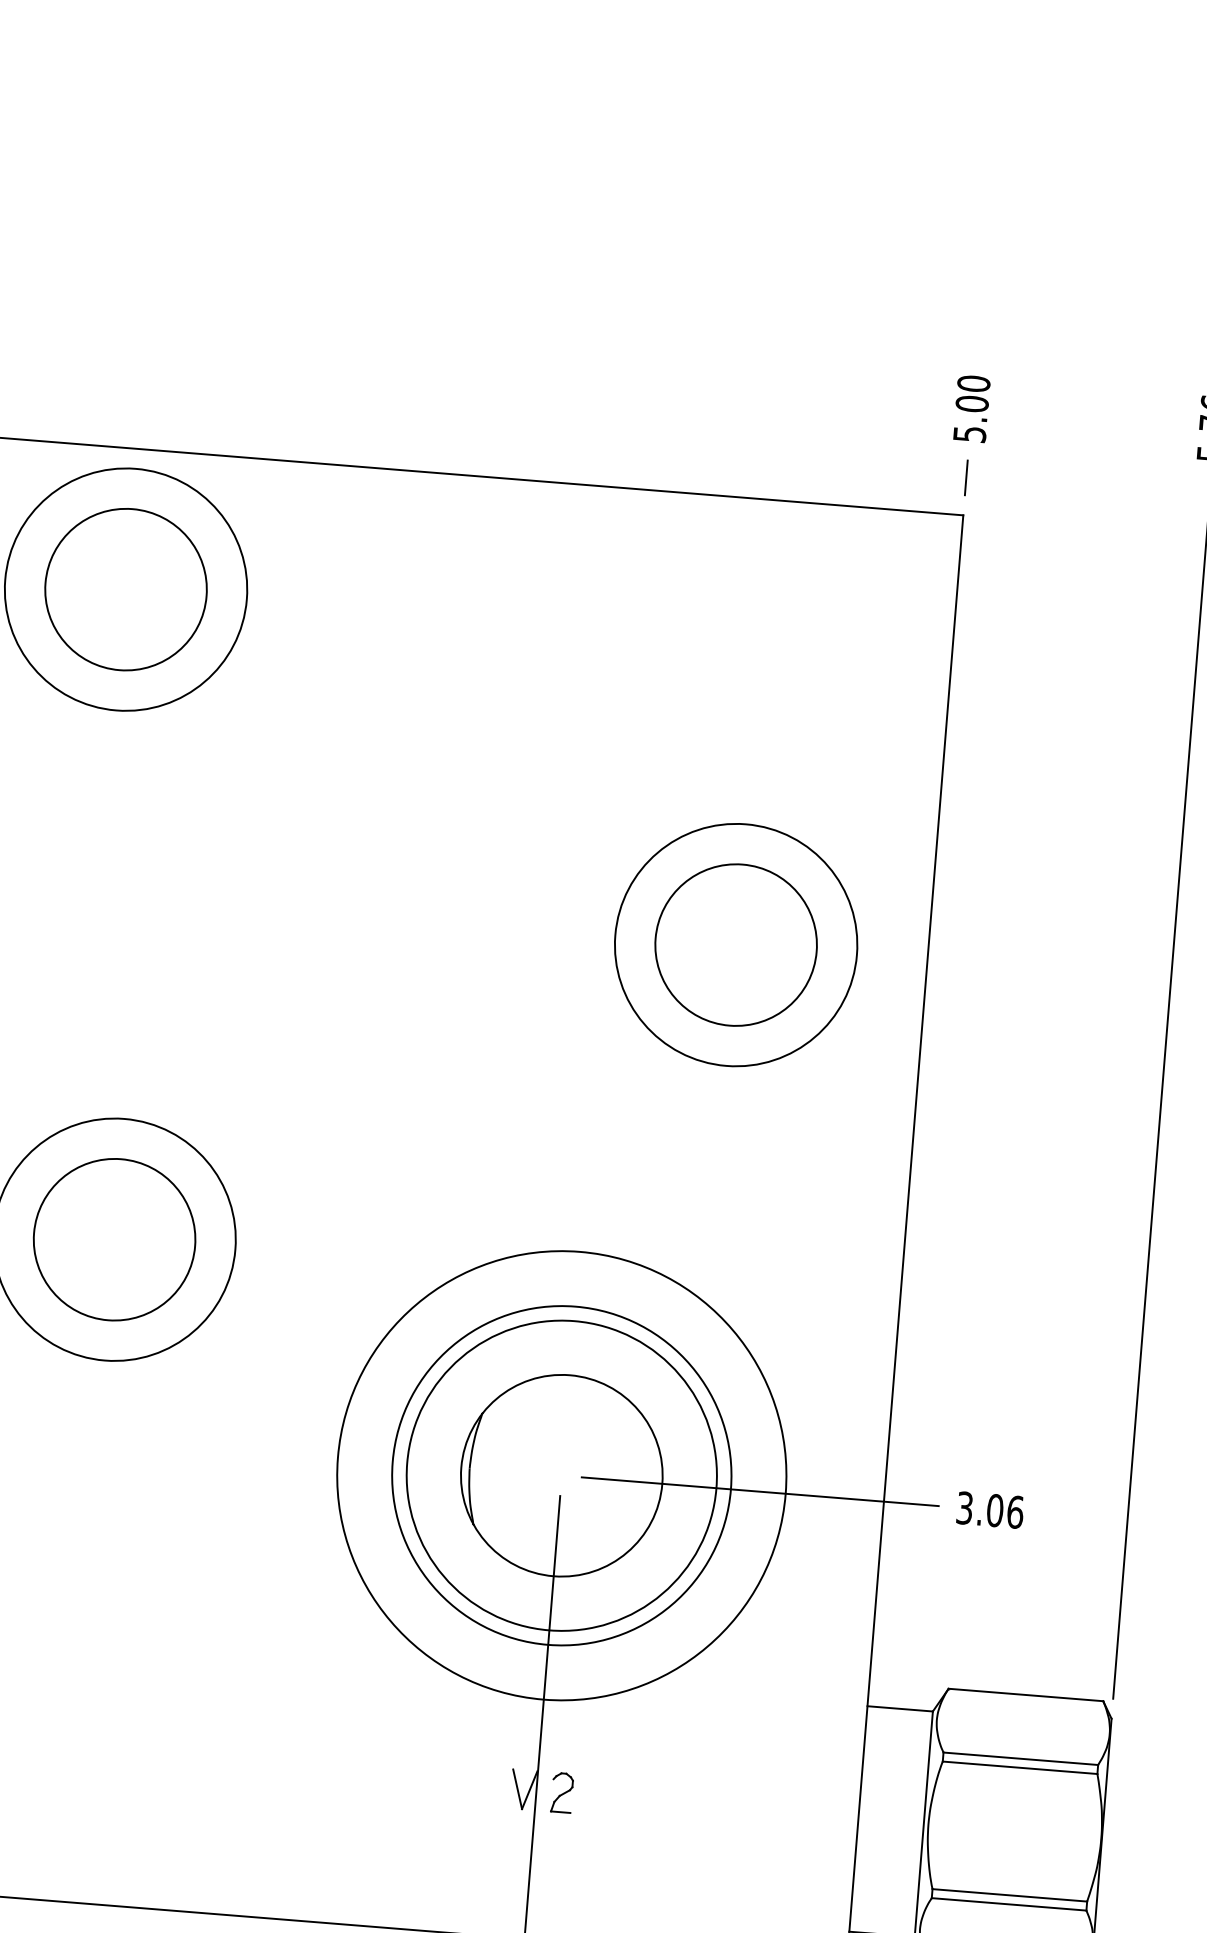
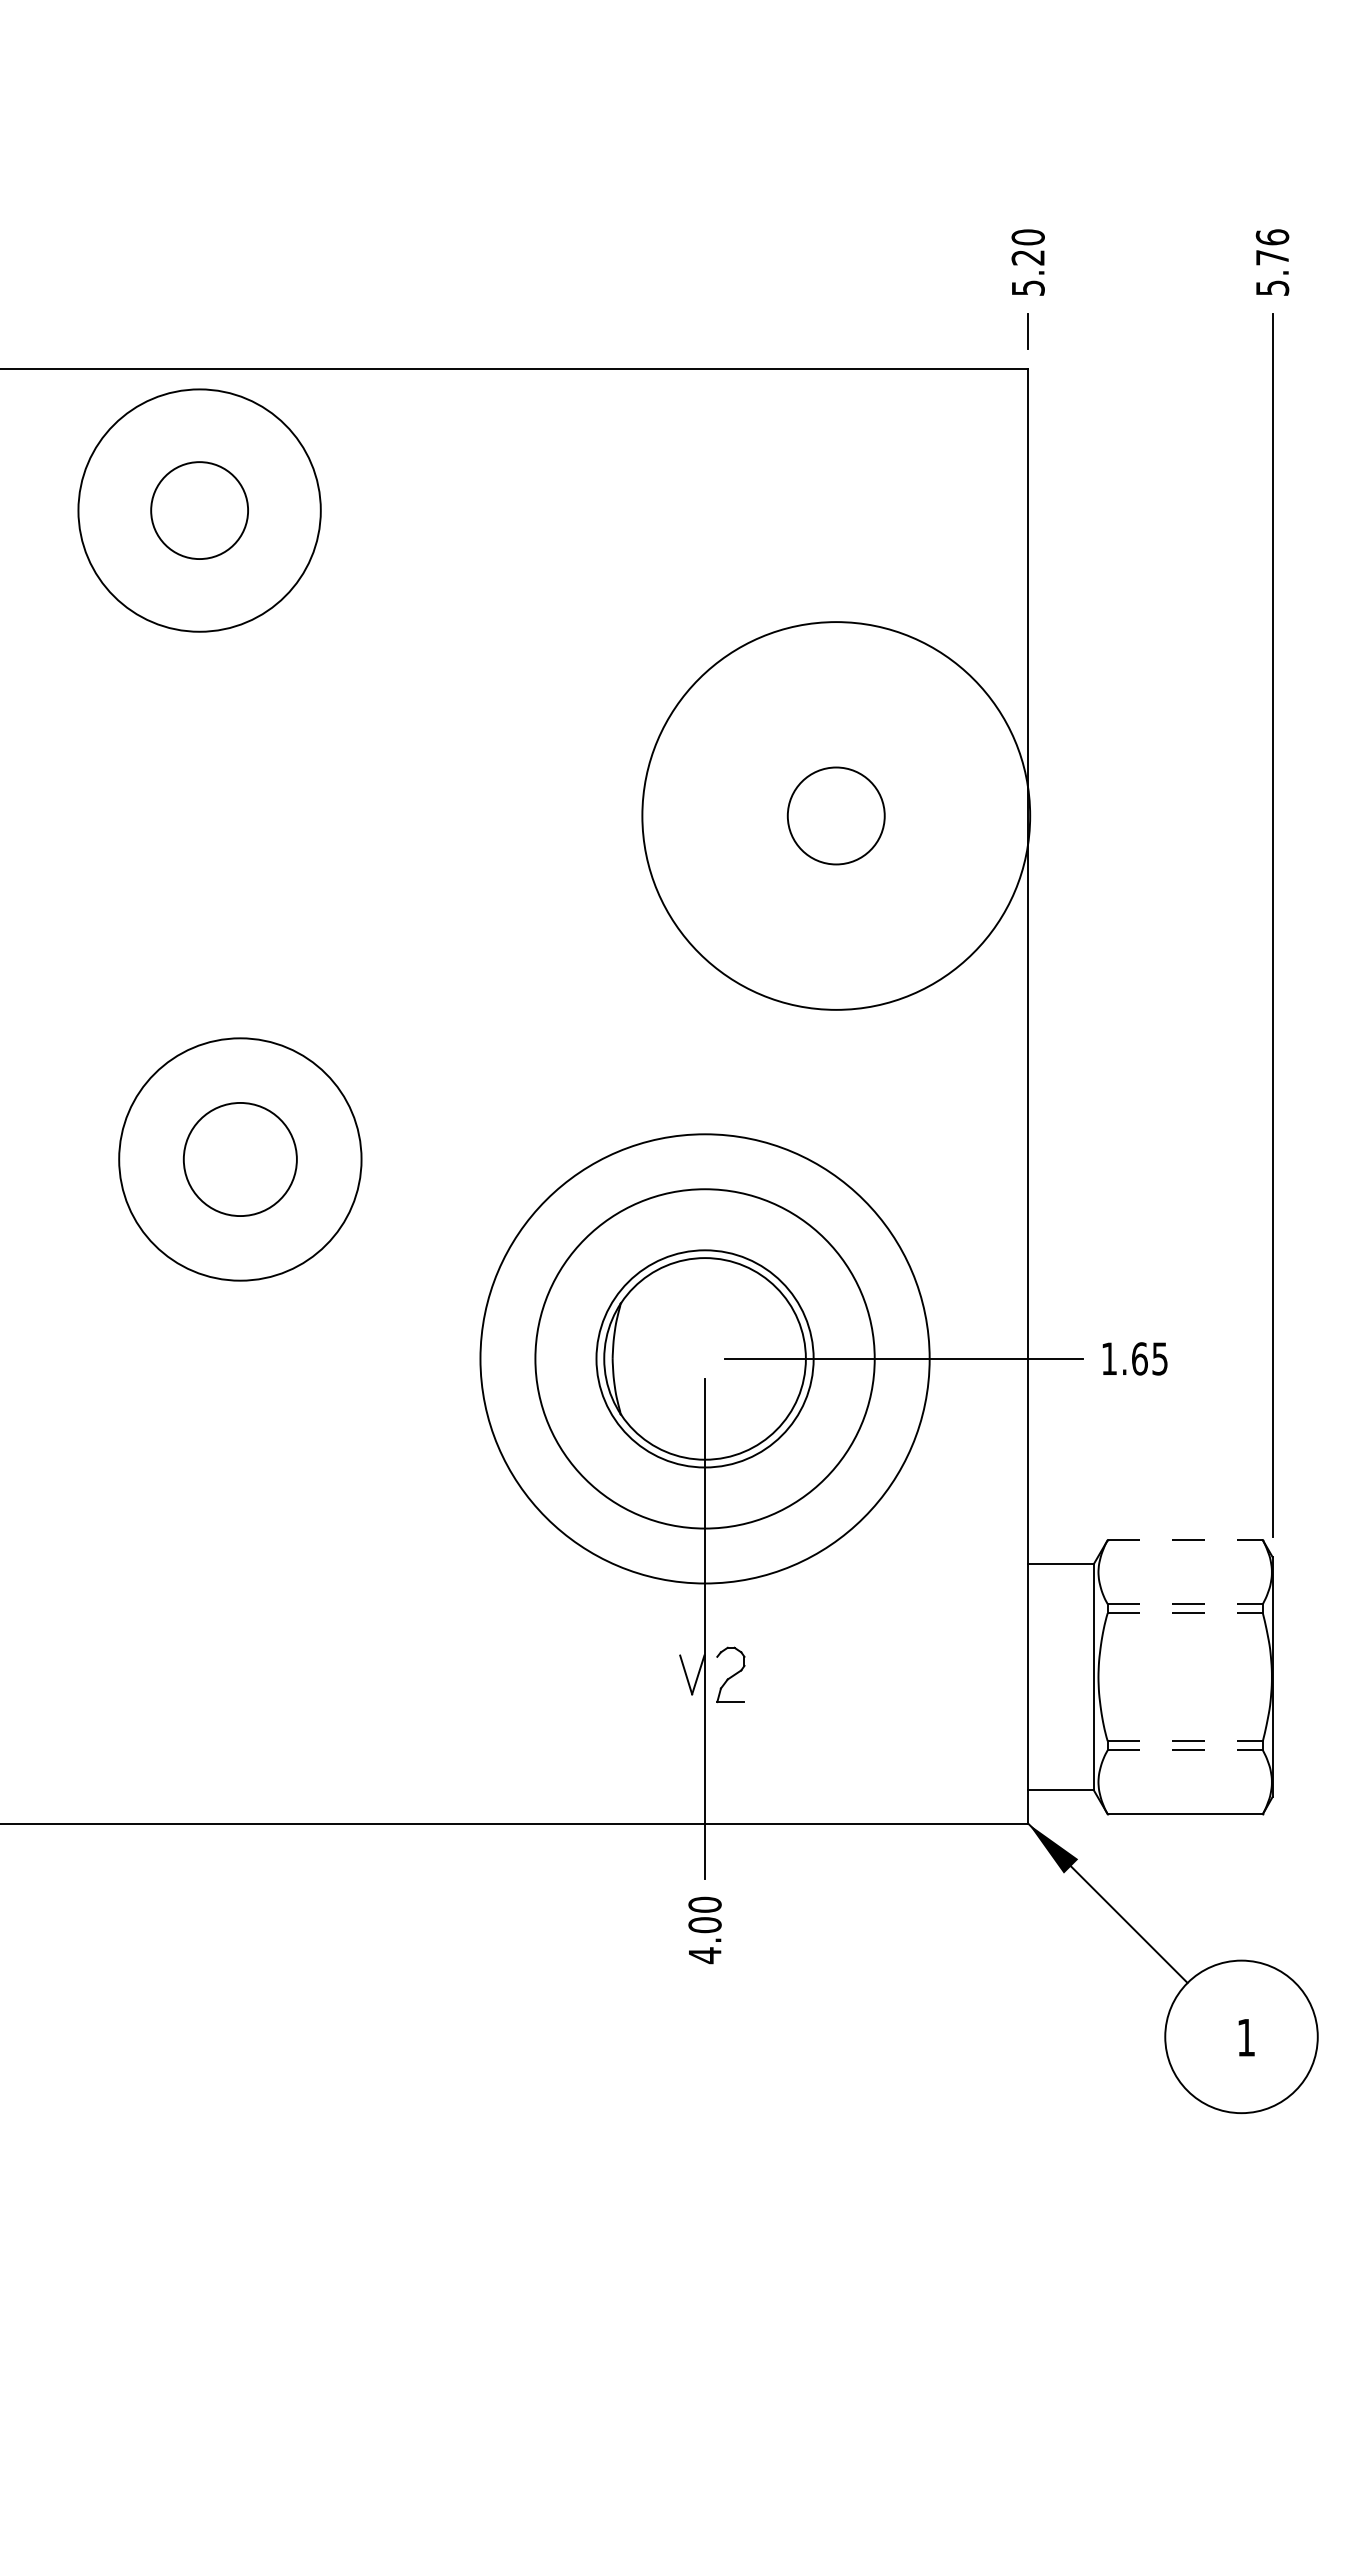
text: (971, 403) -> (1027, 257), 5.00 -> 5.20
circle: (125, 589) -> (199, 510), size x0.6
circle: (736, 944) -> (836, 815), size x0.6
circle: (736, 944) -> (836, 815), size x1.6
circle: (114, 1239) -> (240, 1159), size x0.7
circle: (561, 1475) -> (704, 1358), size x0.7
text: (989, 1509) -> (1134, 1358), 3.06 -> 1.65
line: (1026, 1695) -> (1185, 1540), solid -> dashed
line: (1021, 1759) -> (1185, 1604), solid -> dashed
line: (1020, 1768) -> (1185, 1613), solid -> dashed
part: (561, 1792) -> (730, 1674), size x1.4
line: (1010, 1895) -> (1185, 1741), solid -> dashed
line: (1009, 1904) -> (1185, 1750), solid -> dashed

